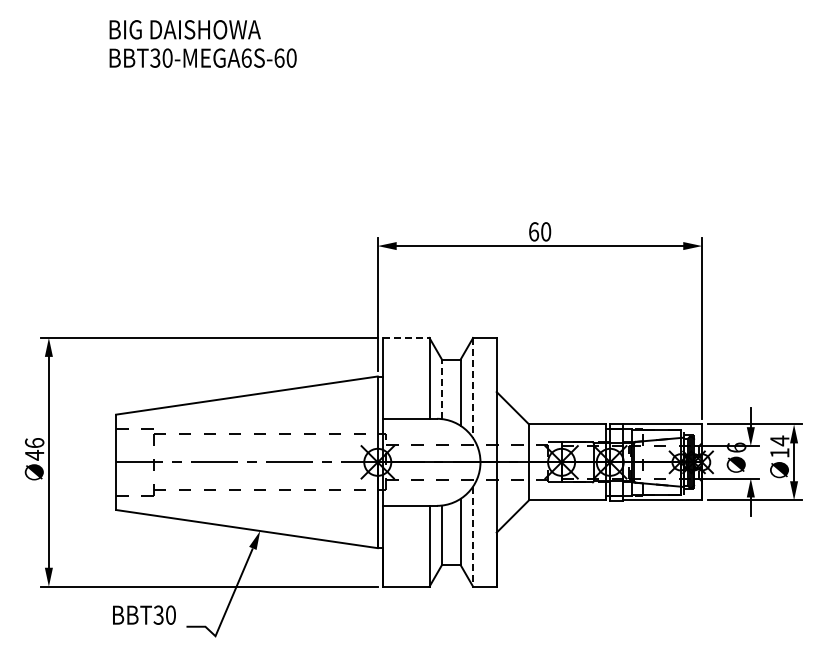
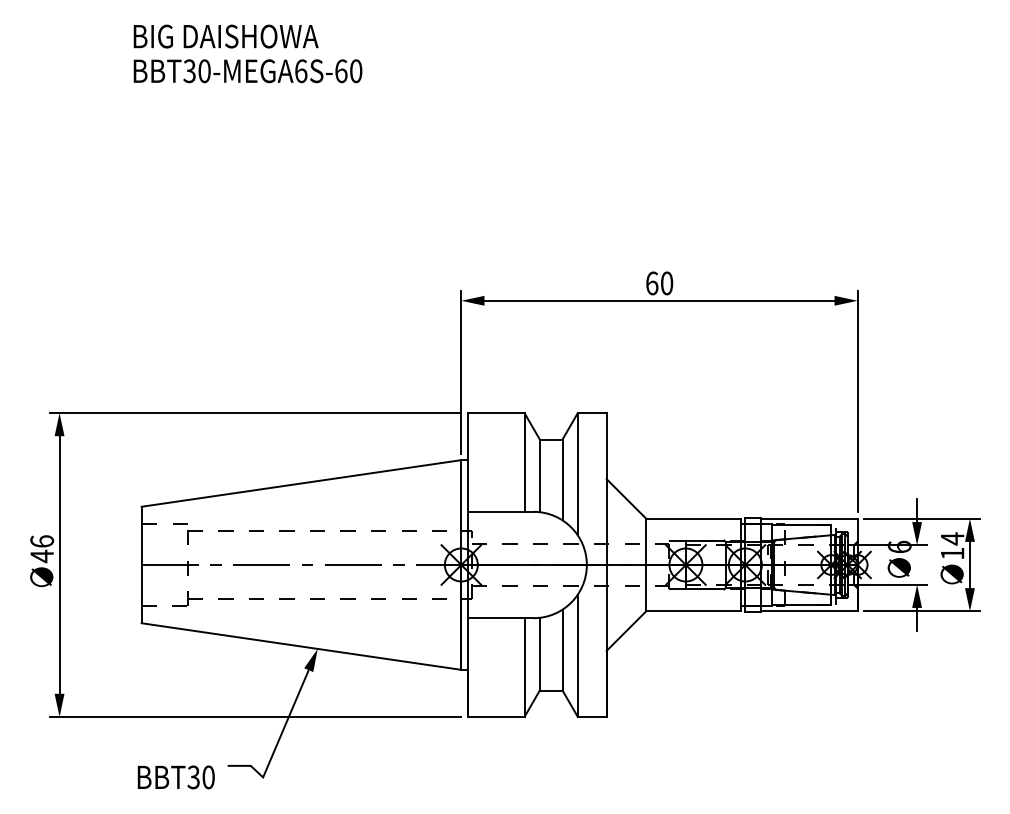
line: (406, 337) -> (496, 412), dashed -> solid
line: (473, 388) -> (578, 474), dashed -> solid
line: (441, 389) -> (539, 476), dashed -> solid
line: (473, 537) -> (578, 656), dashed -> solid
text: (144, 614) -> (176, 776), moved

